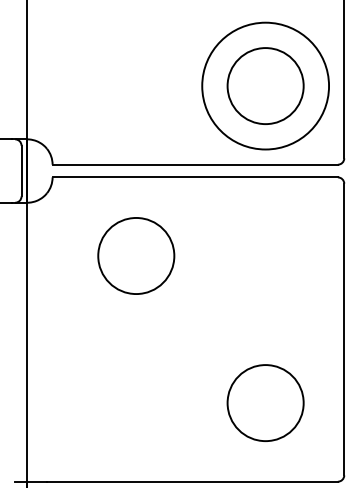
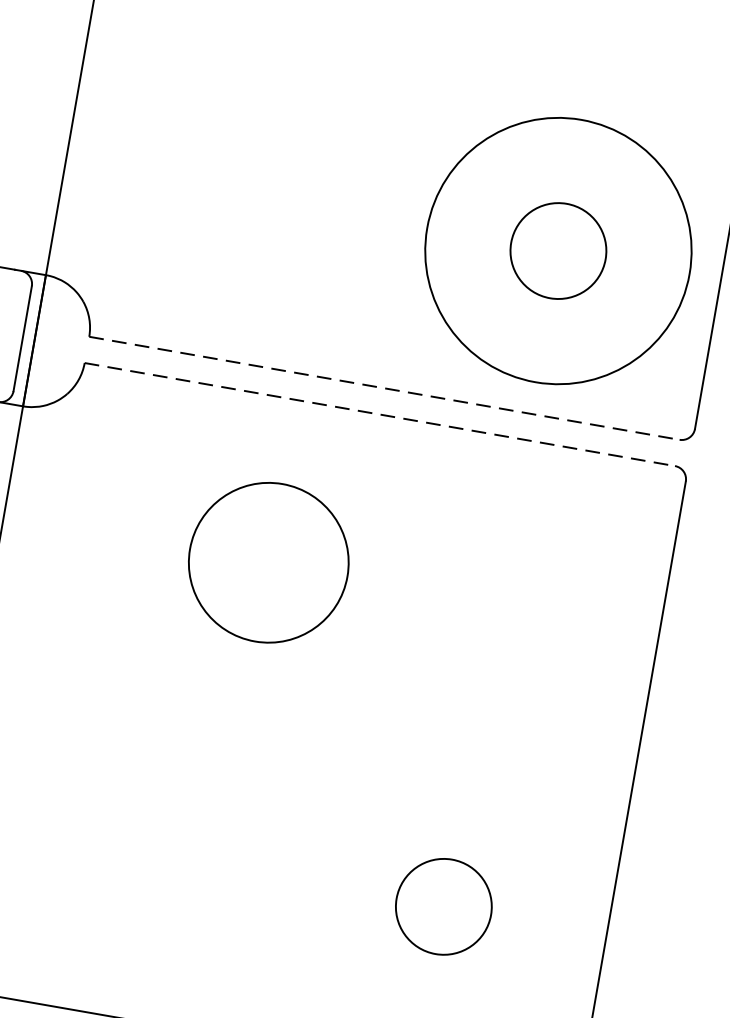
circle: (265, 86) -> (558, 251), size x0.6
line: (195, 164) -> (384, 387), solid -> dashed
line: (195, 177) -> (380, 414), solid -> dashed
circle: (136, 255) -> (269, 561), moved
circle: (265, 402) -> (443, 905), size x0.6

